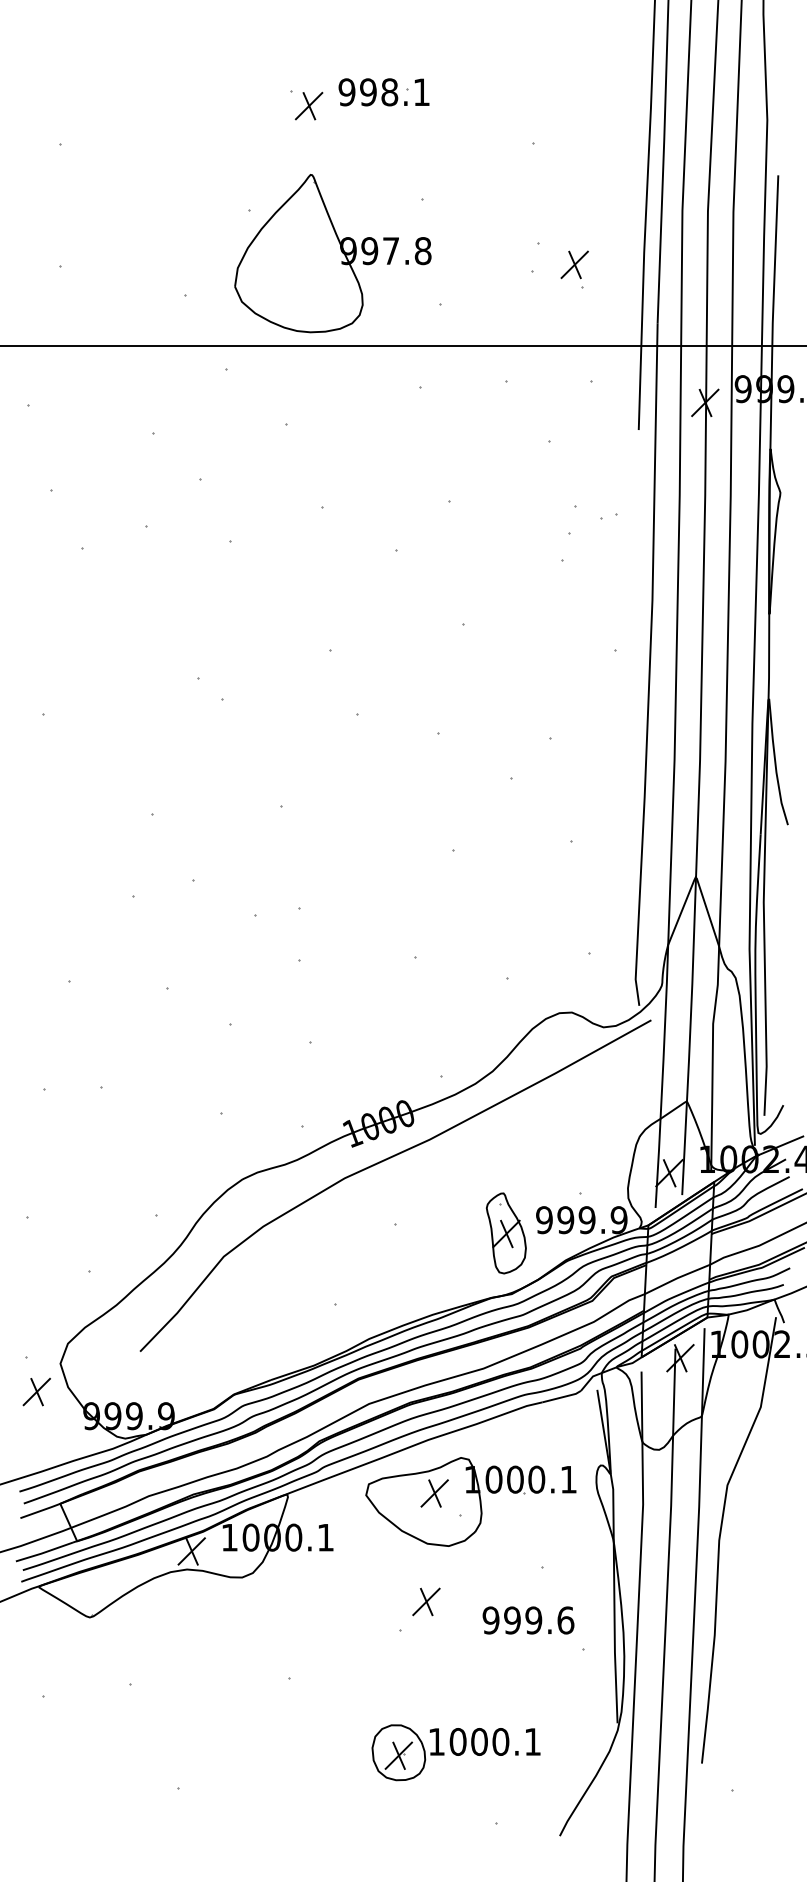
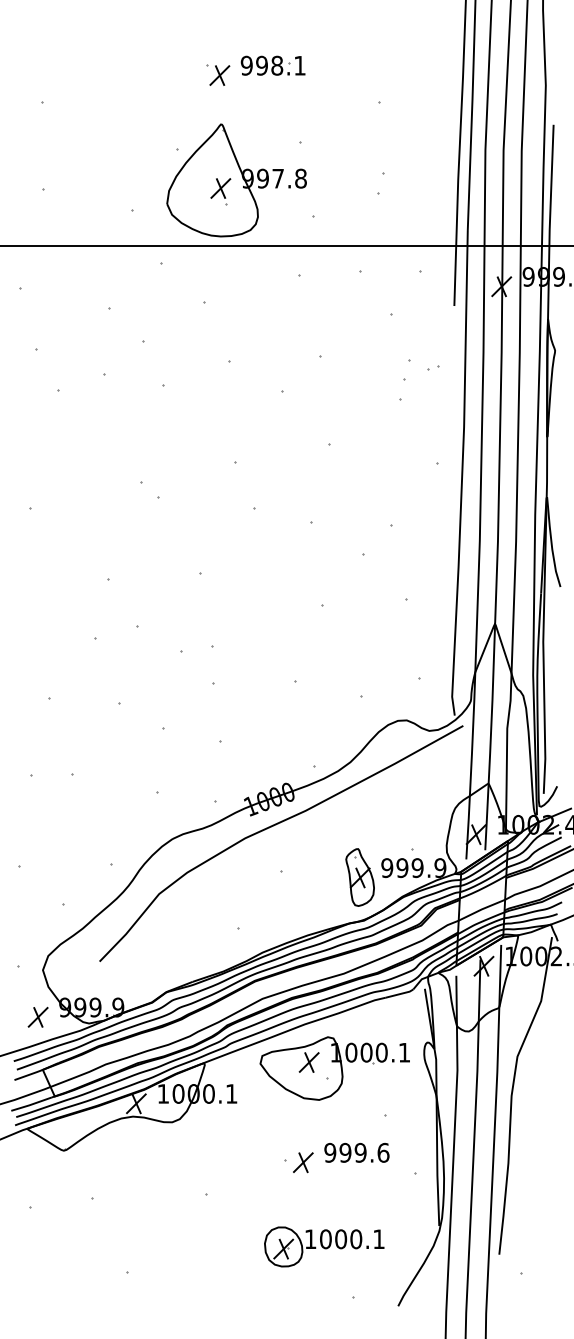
part: (574, 269) -> (220, 191), moved
part: (35, 1390) -> (37, 1016), moved
part: (426, 1601) -> (303, 1162), moved
text: (527, 1619) -> (356, 1152), moved

